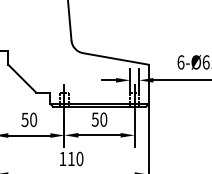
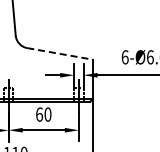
line: (116, 59) -> (60, 54), solid -> dashed
text: (94, 119) -> (38, 114), 50 -> 60

